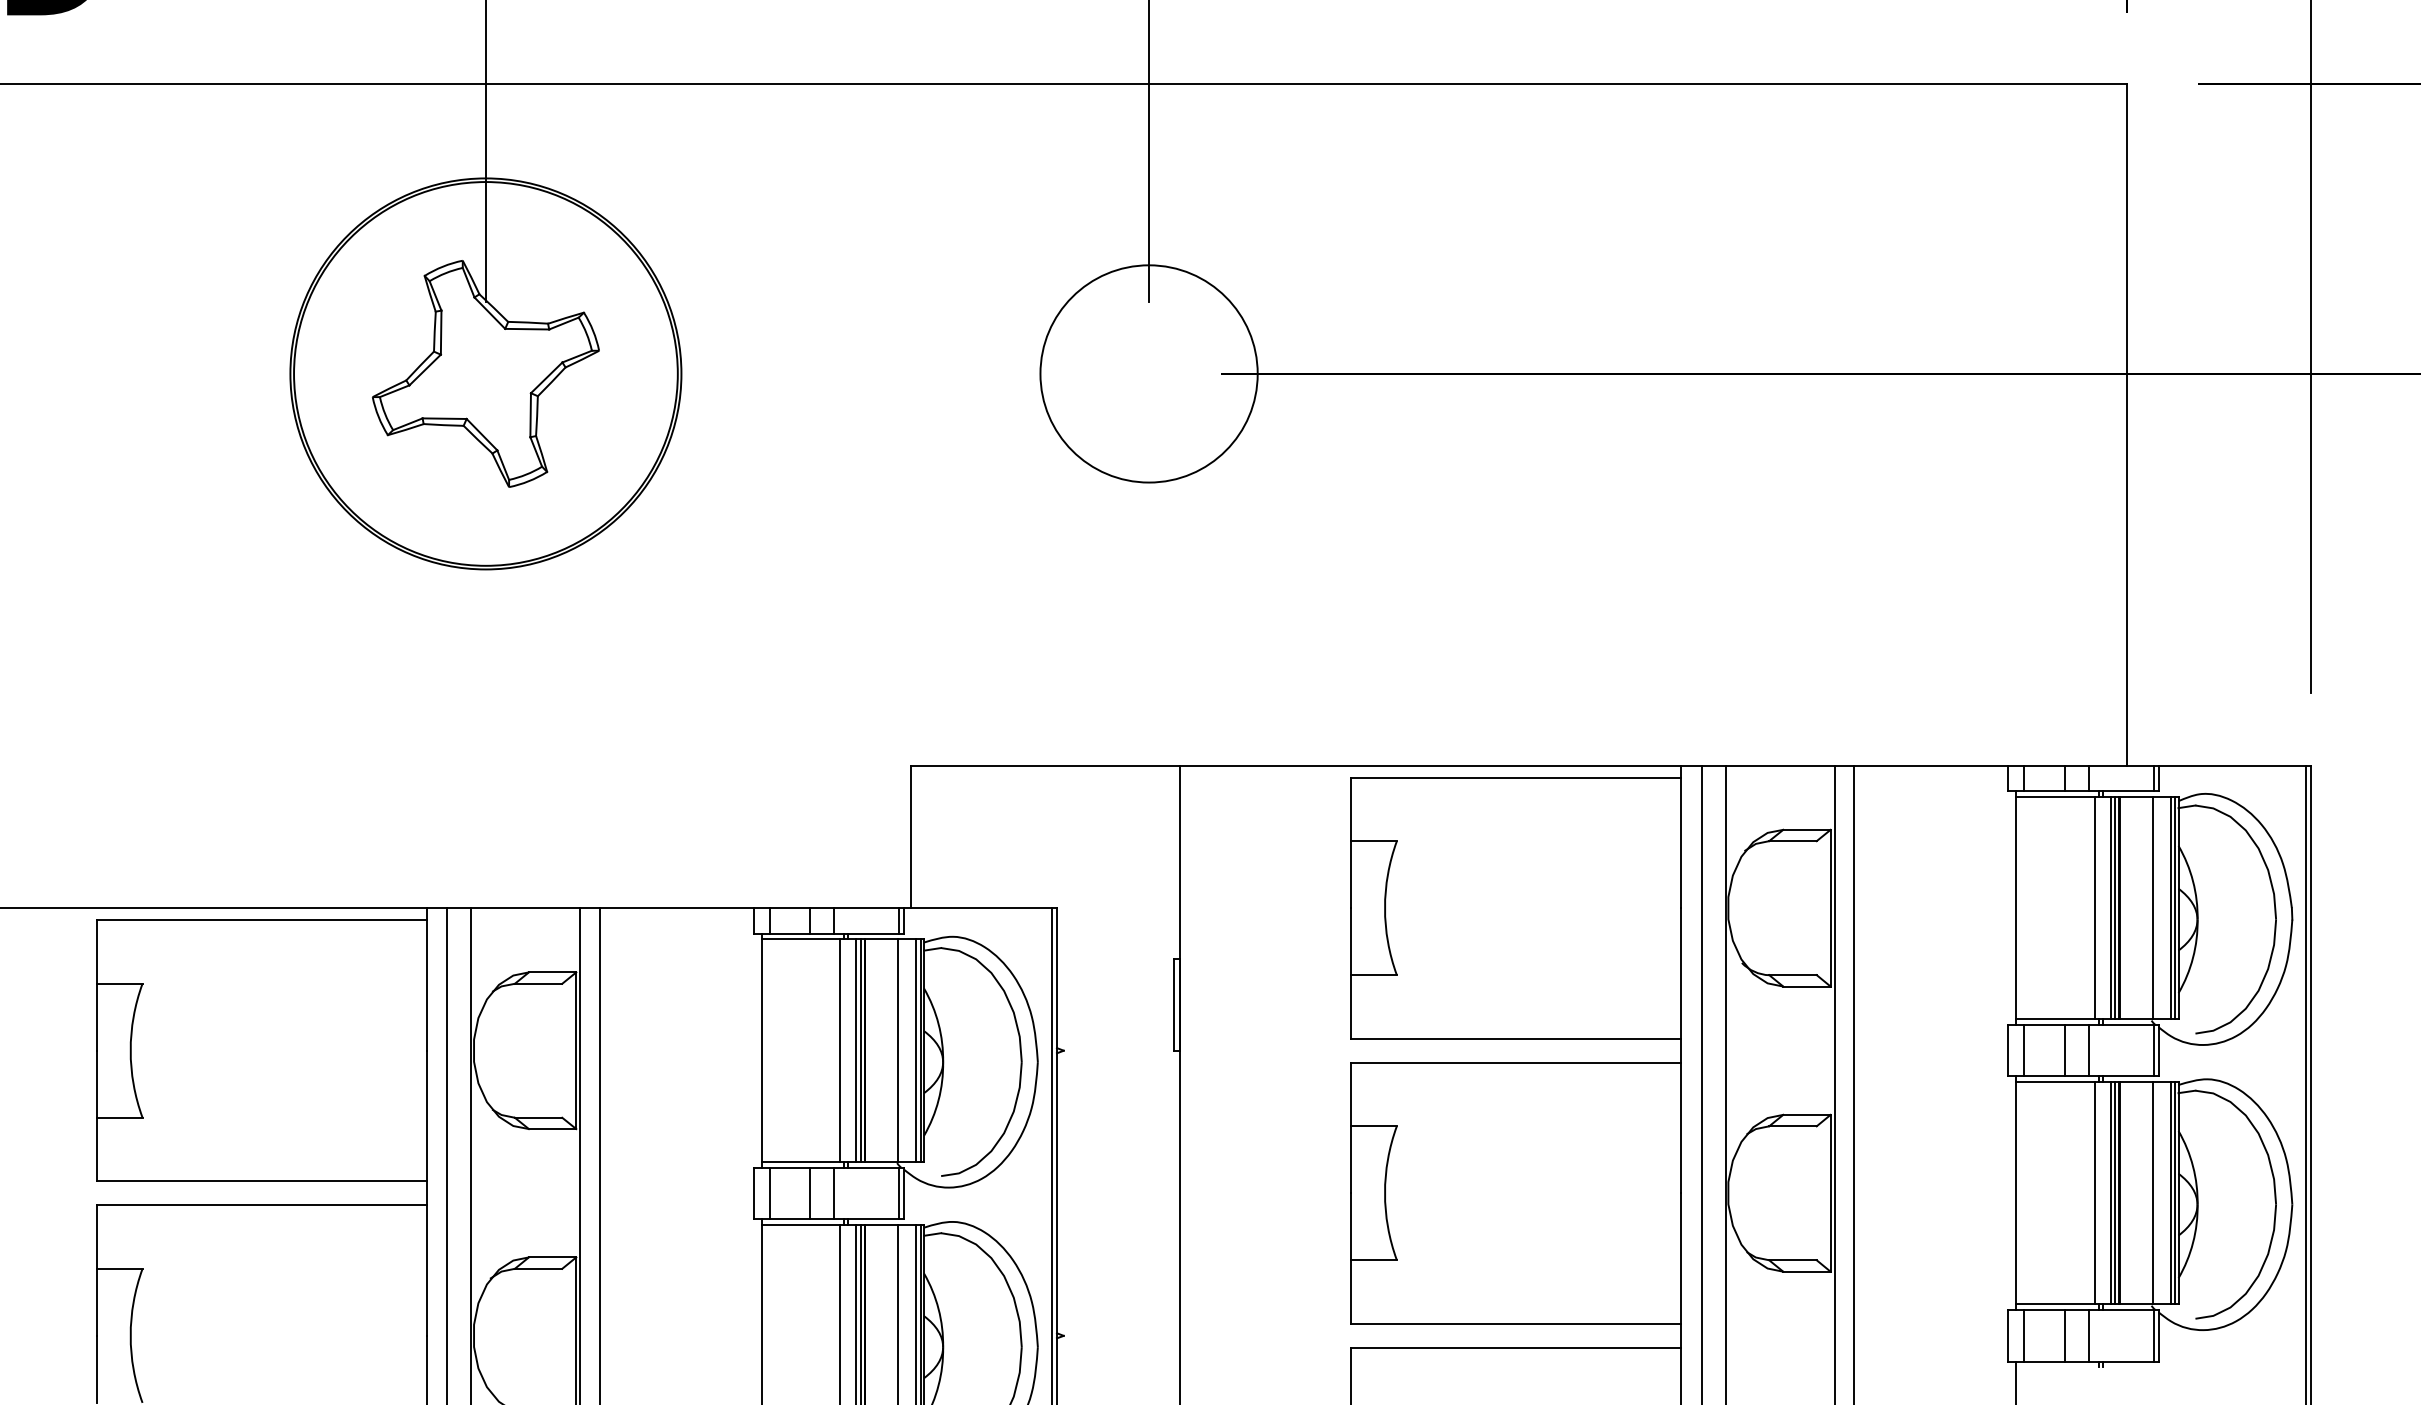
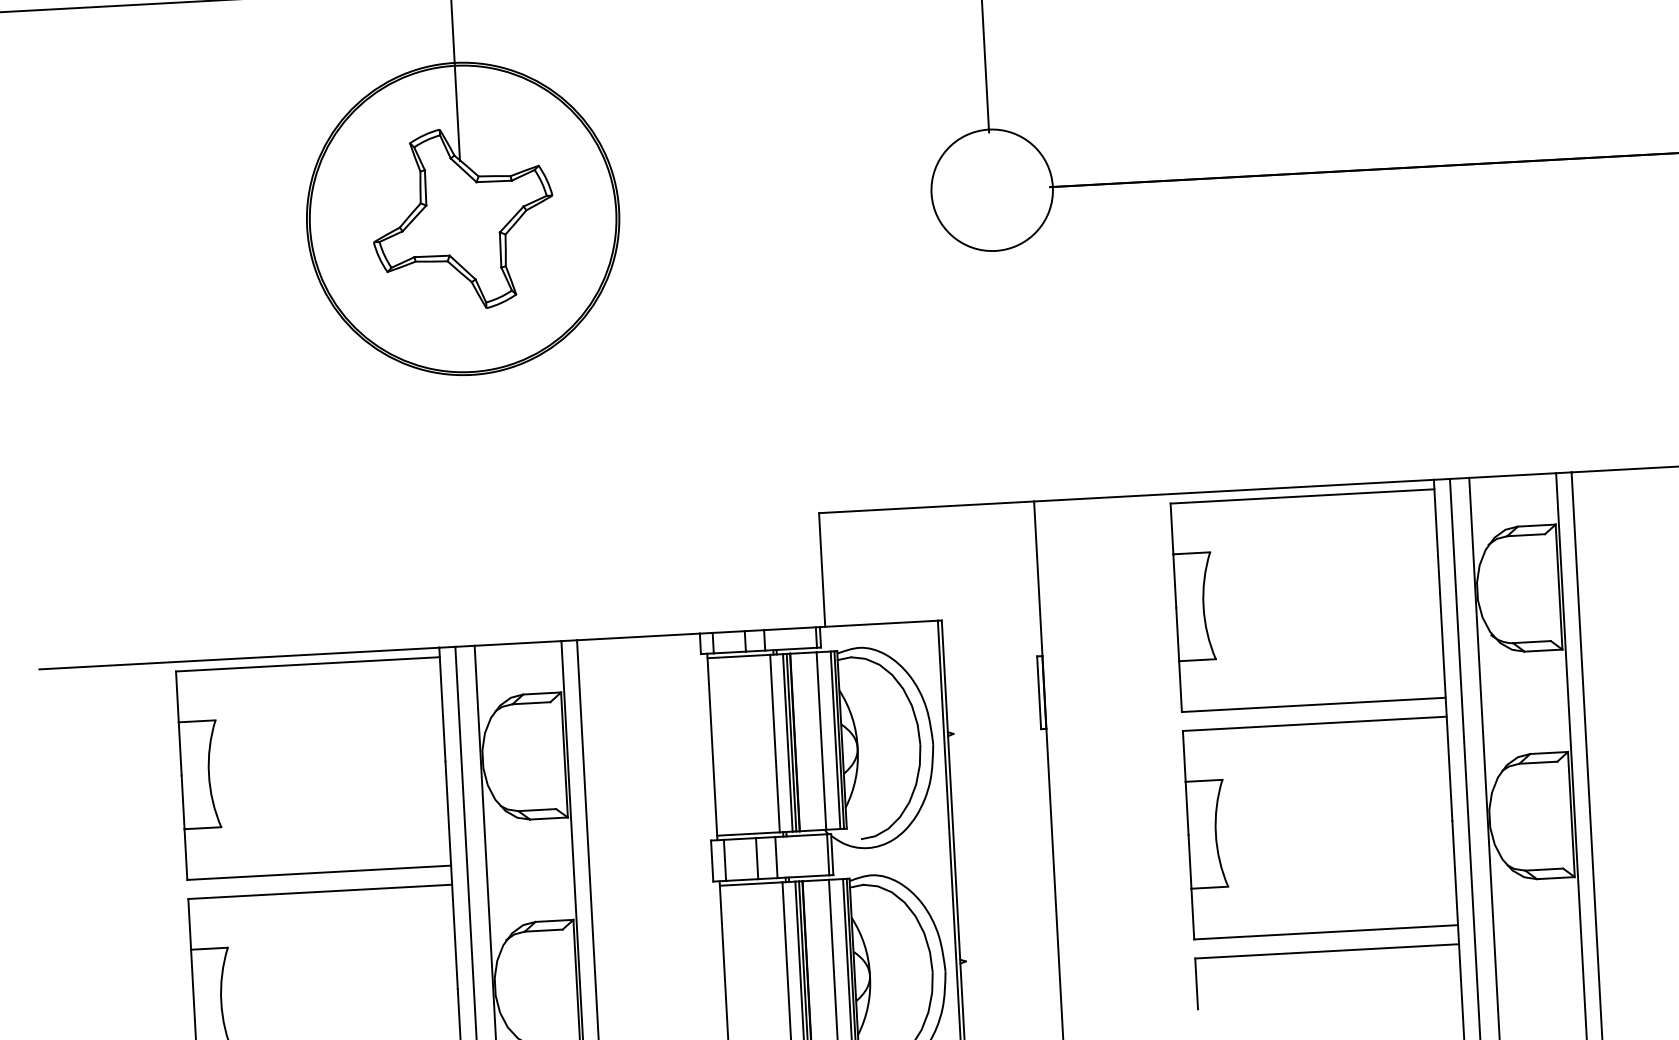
circle: (1148, 373) -> (991, 189), size x0.7

